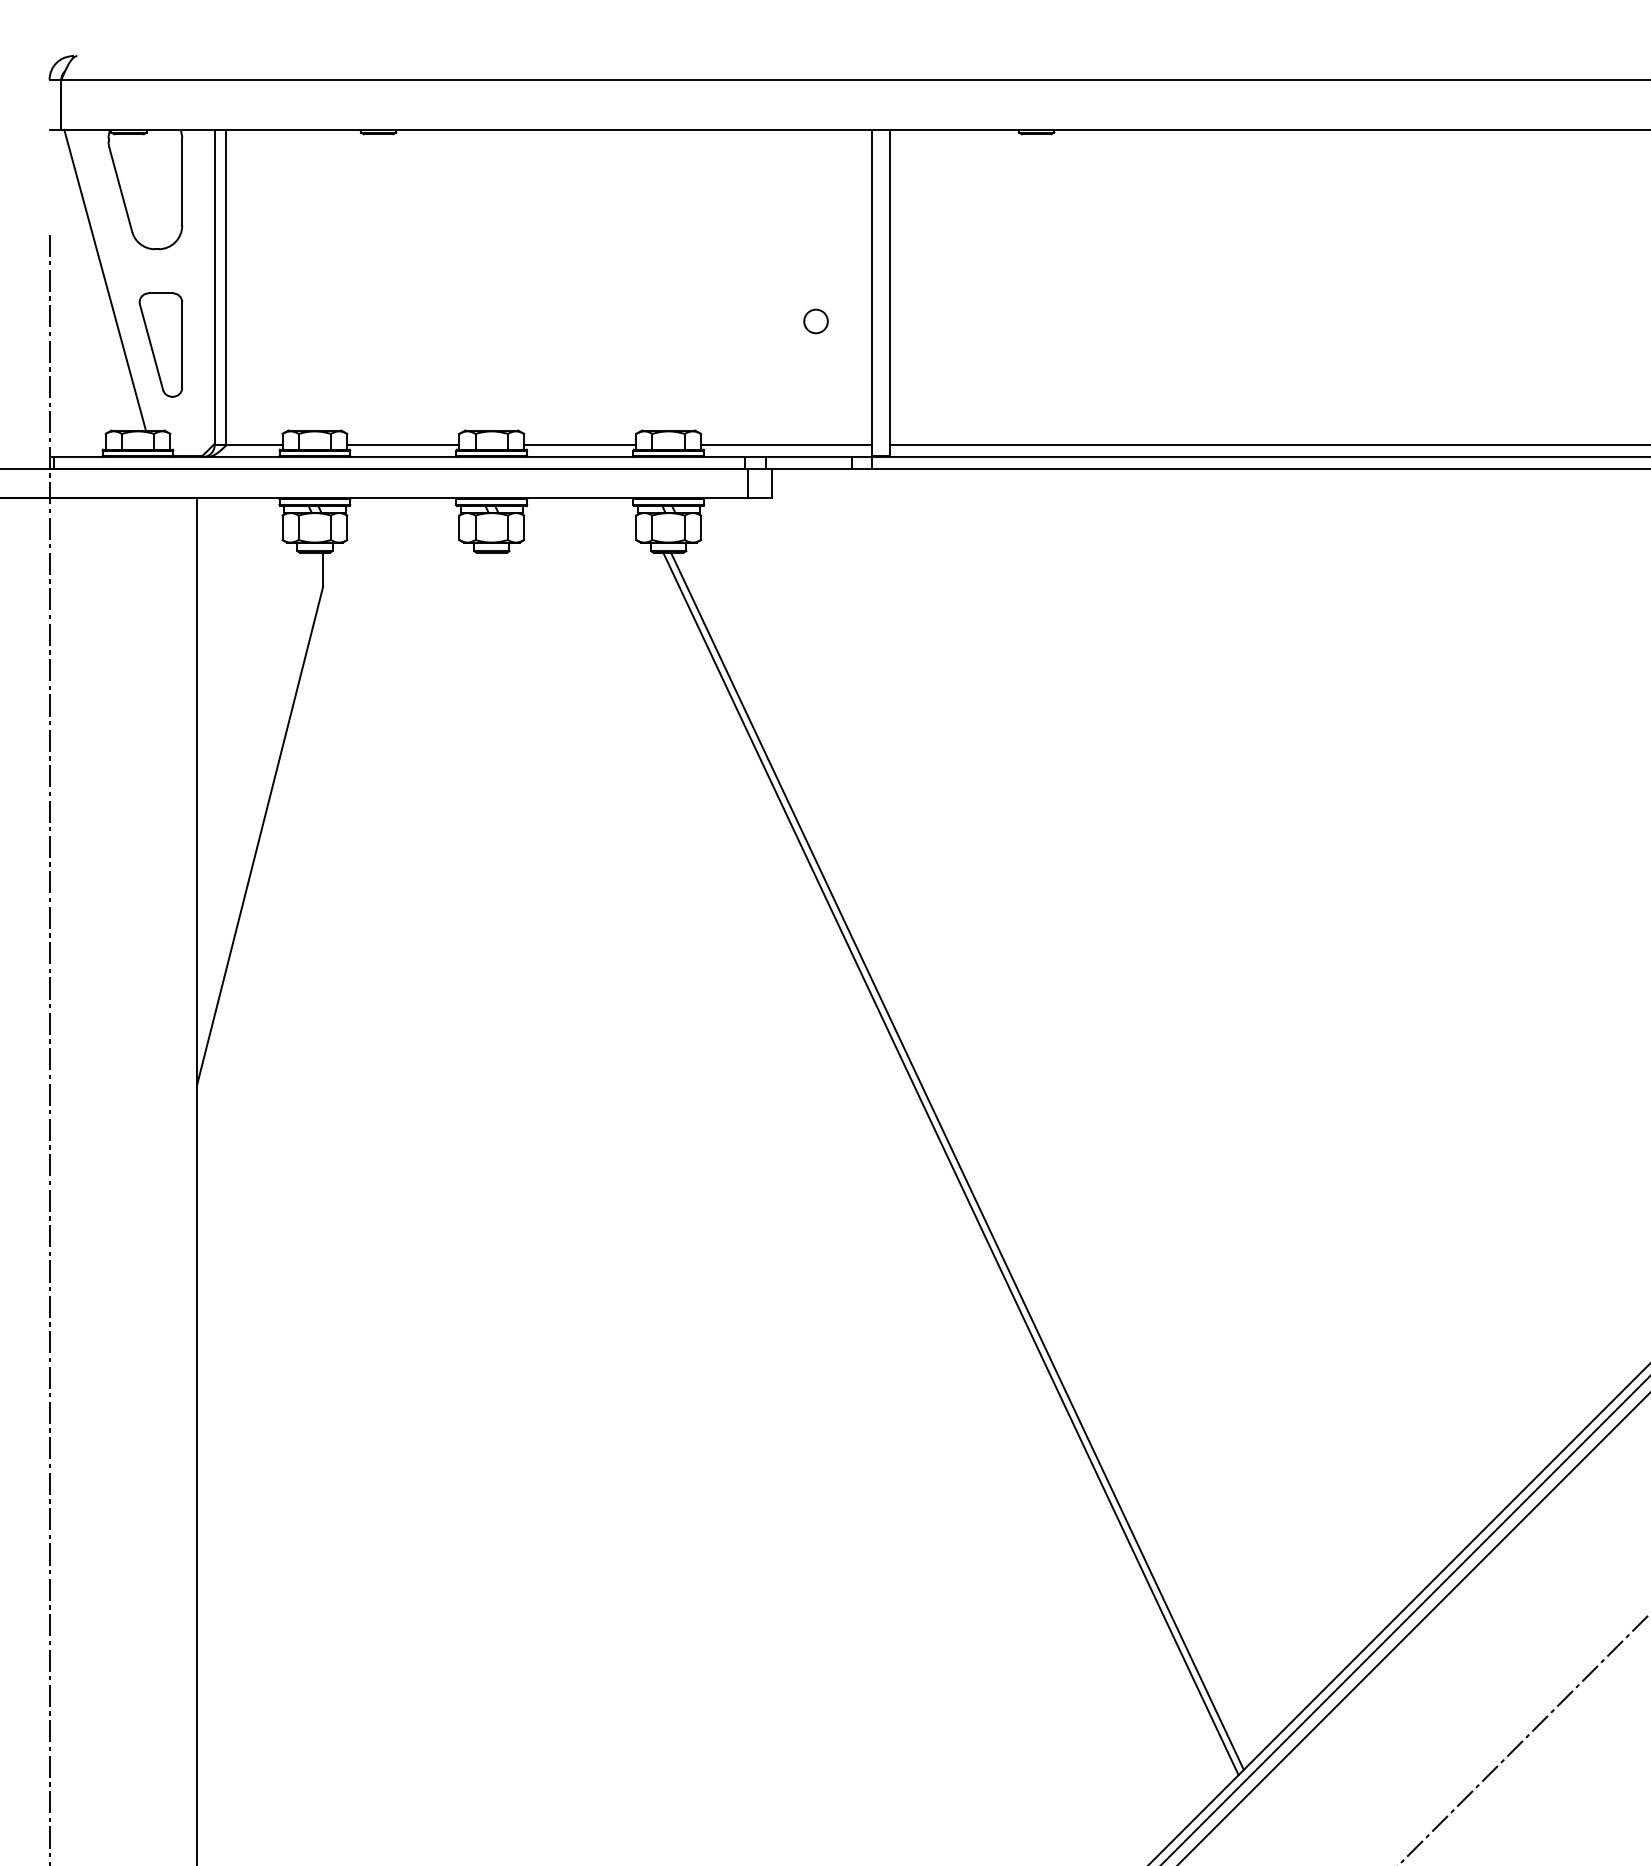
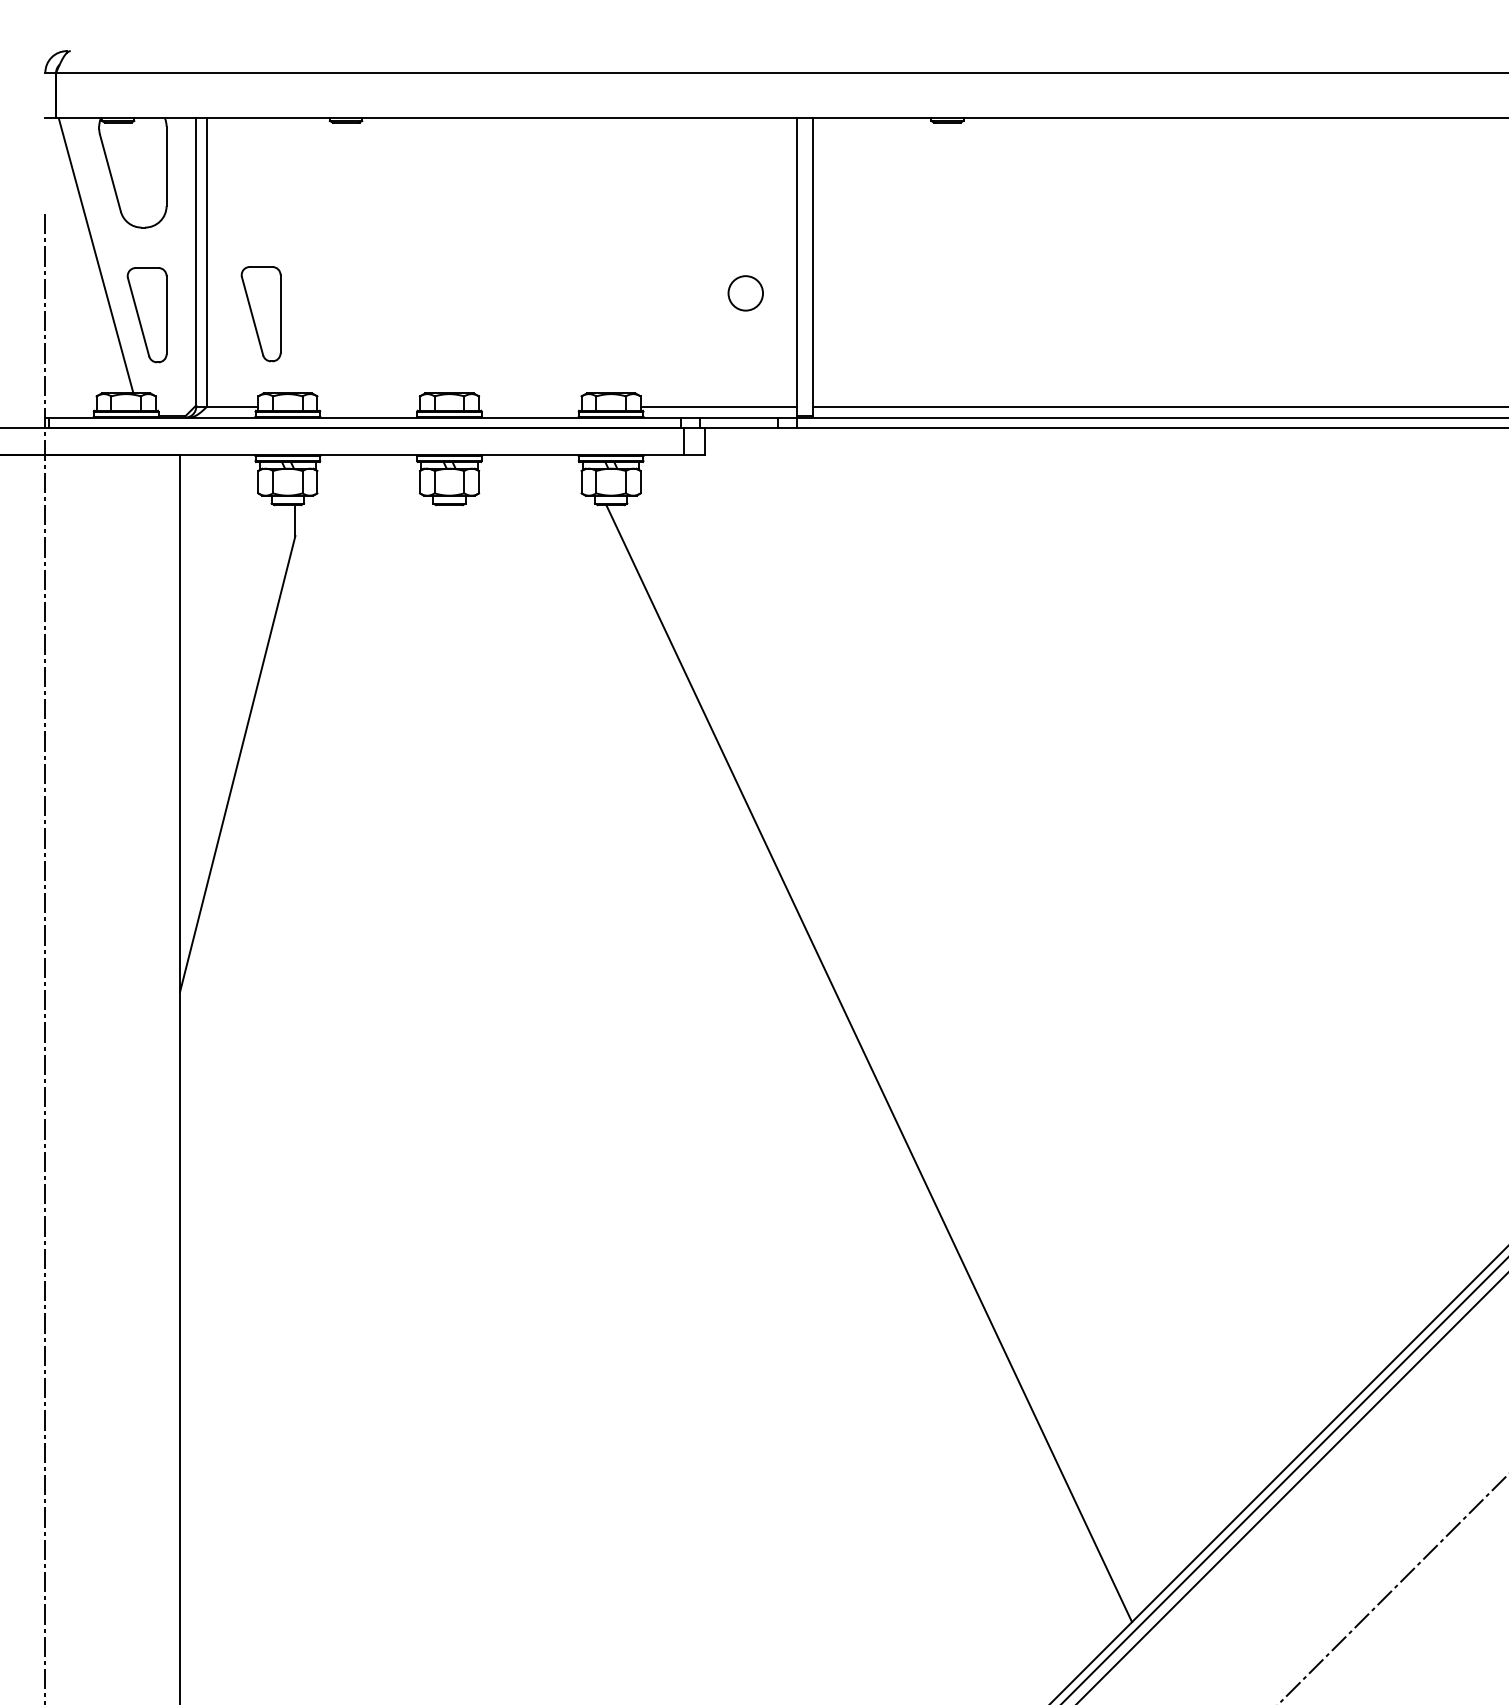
circle: (815, 321) -> (745, 293), size x1.6
part: (284, 344) -> (260, 314), added
line: (403, 444) -> (368, 406), removed
line: (580, 444) -> (530, 406), removed
line: (956, 1161) -> (874, 1061), removed

